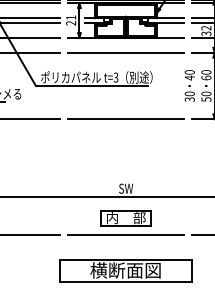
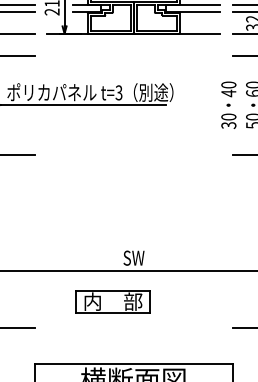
line: (125, 52) -> (133, 55), removed
line: (125, 119) -> (133, 155), removed
part: (125, 218) -> (112, 302), moved
line: (125, 235) -> (133, 327), removed

